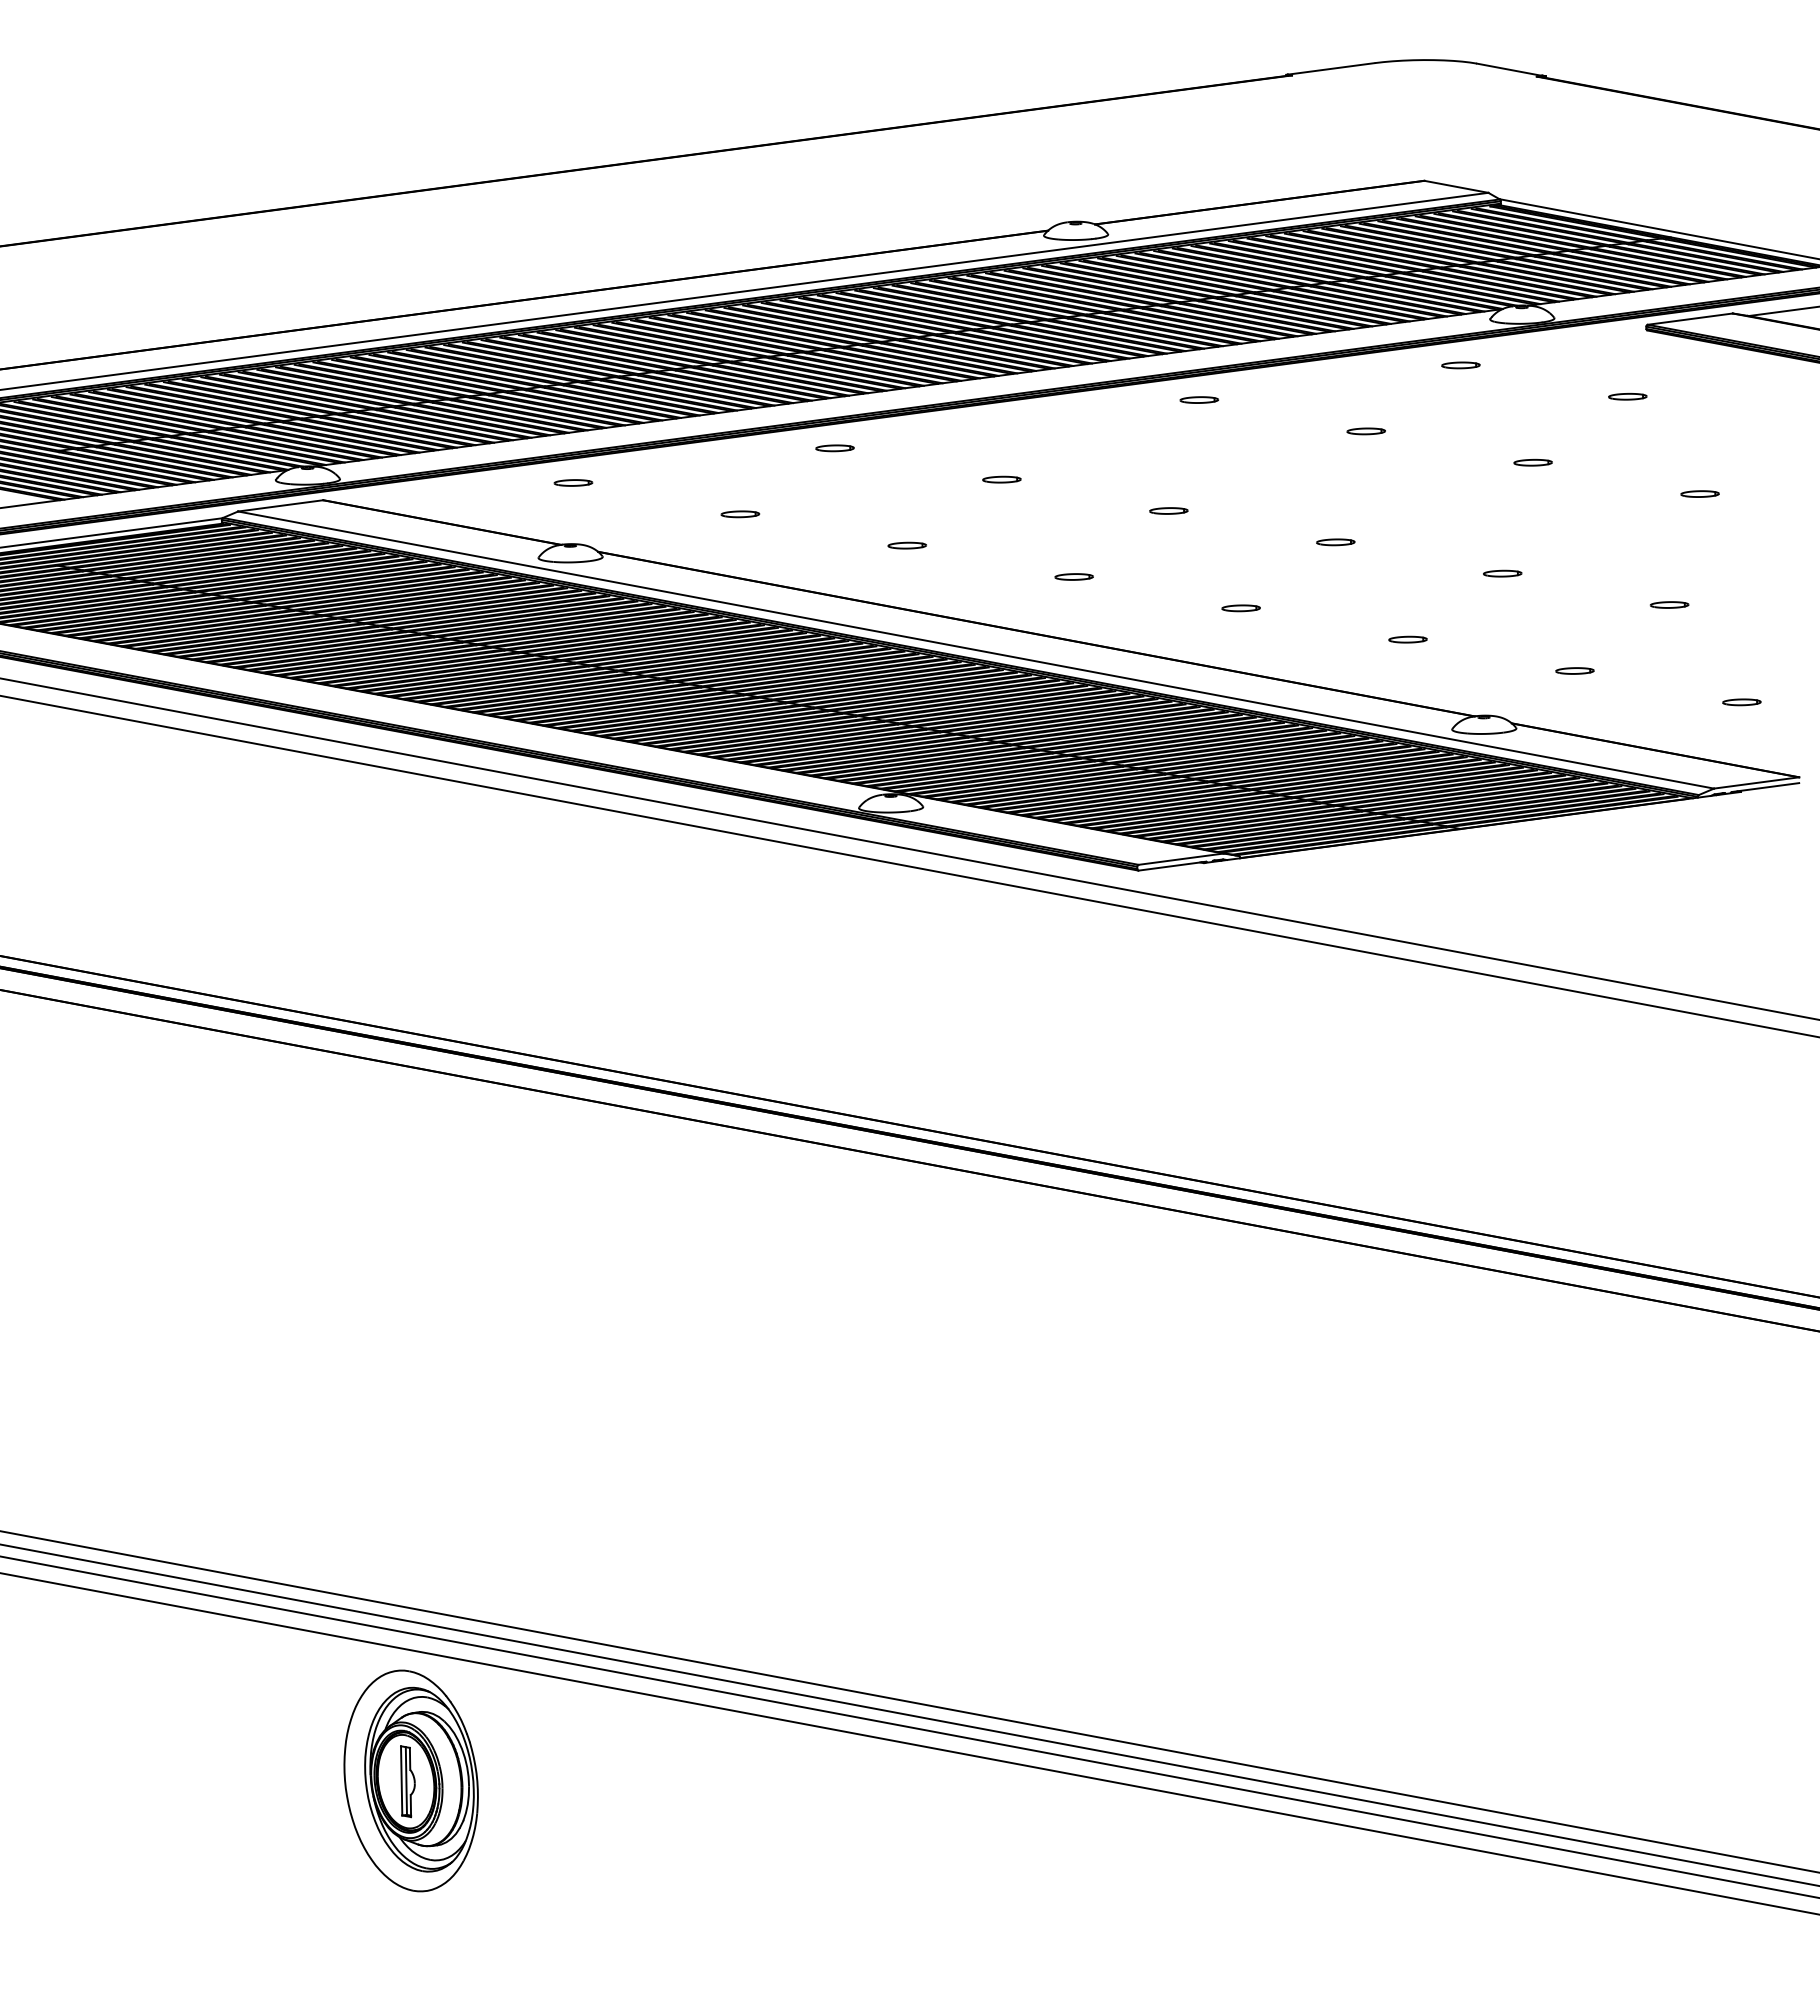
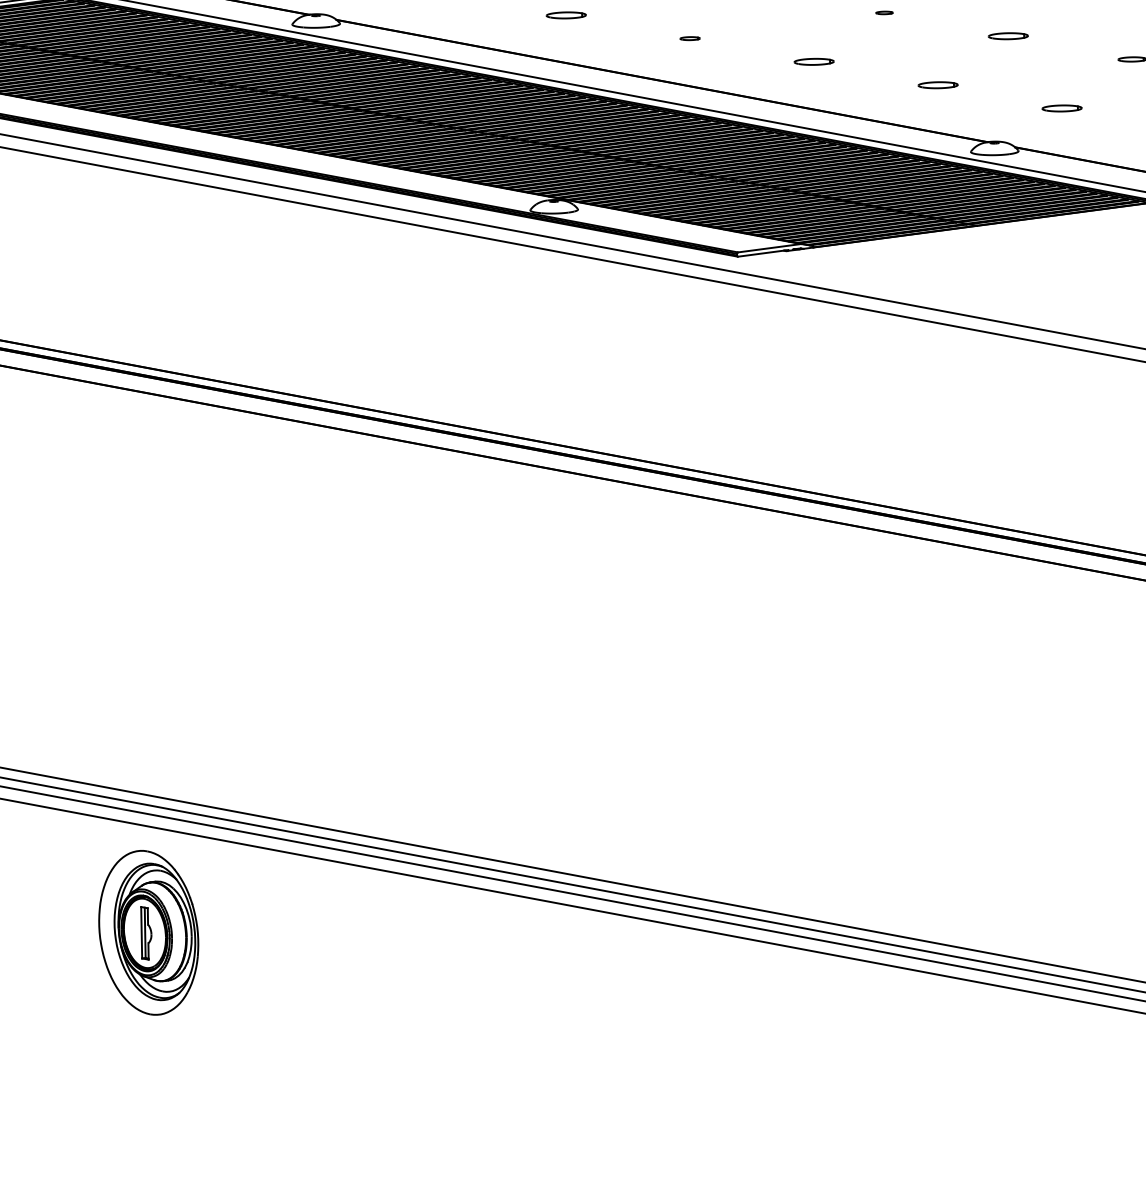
part: (1335, 542) -> (884, 13), size x0.6
part: (906, 545) -> (565, 15), size x1.4
part: (1502, 573) -> (1008, 36), size x1.4
part: (1073, 576) -> (689, 38), size x0.7
part: (1240, 608) -> (813, 62), size x1.4
part: (1407, 639) -> (937, 85), size x1.4
part: (1574, 670) -> (1061, 108), size x1.4
part: (410, 1780) -> (148, 932), moved

